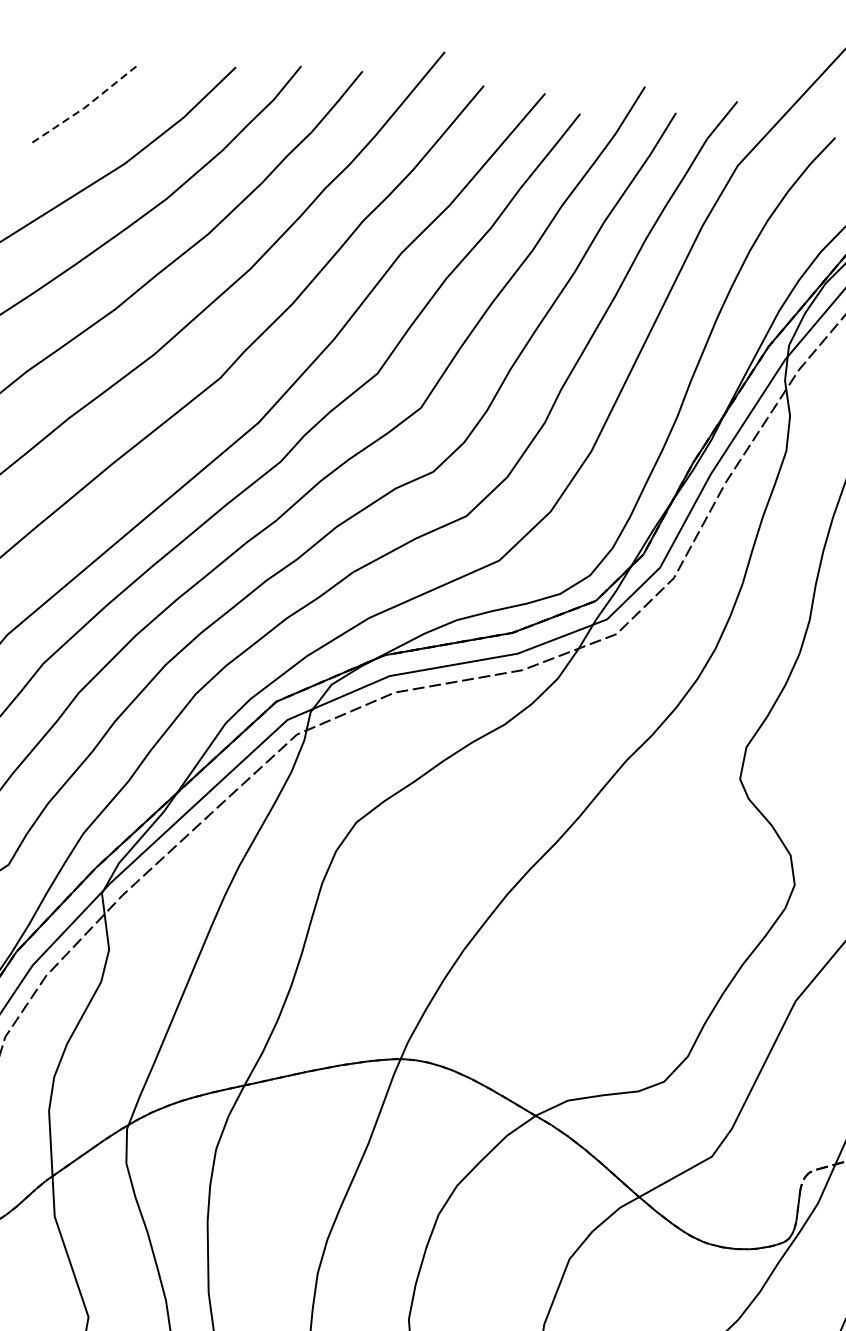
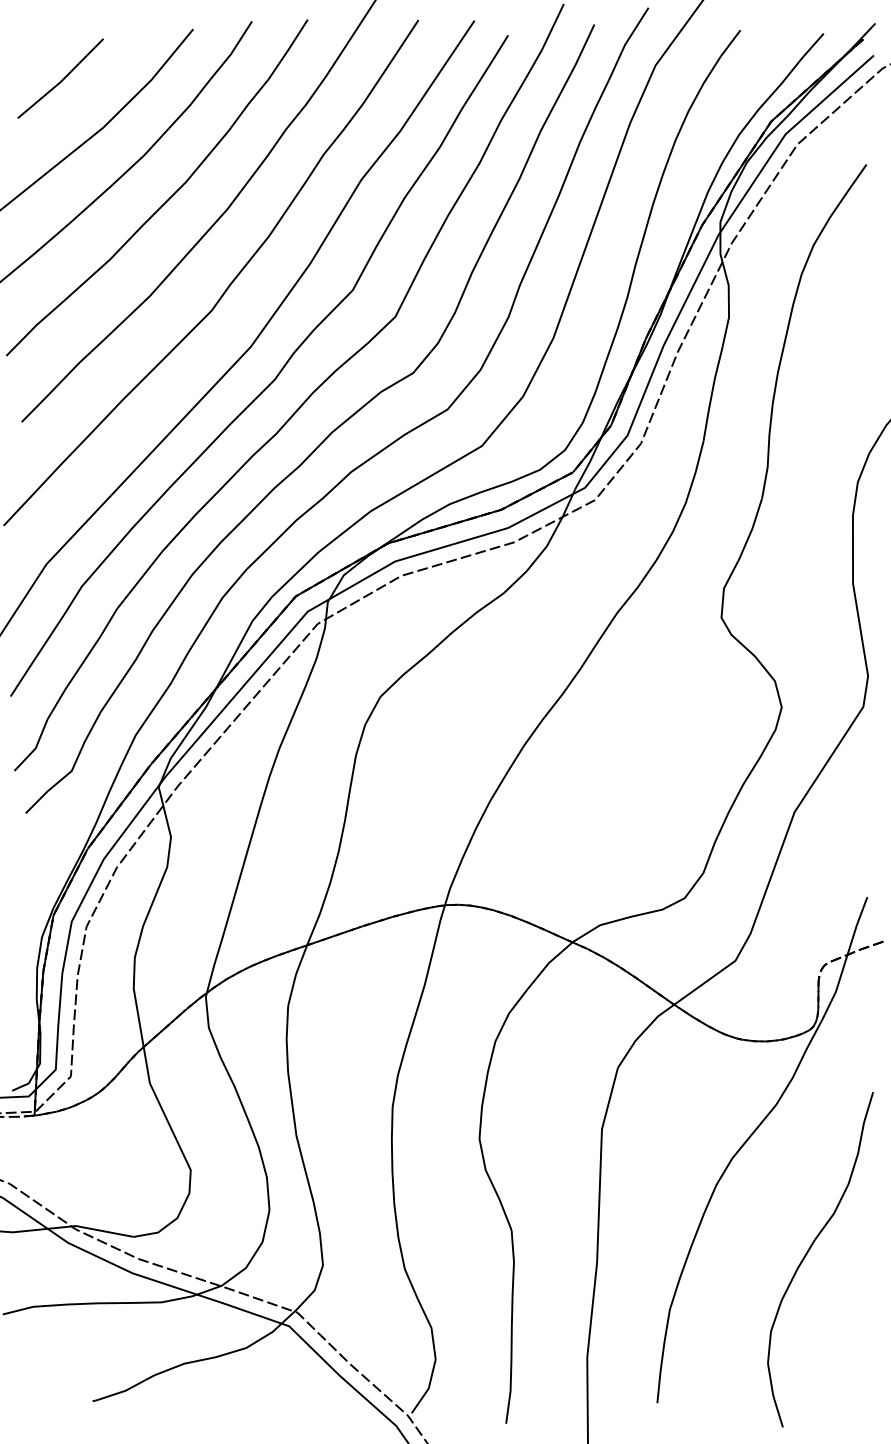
line: (84, 107) -> (61, 81), dashed -> solid

